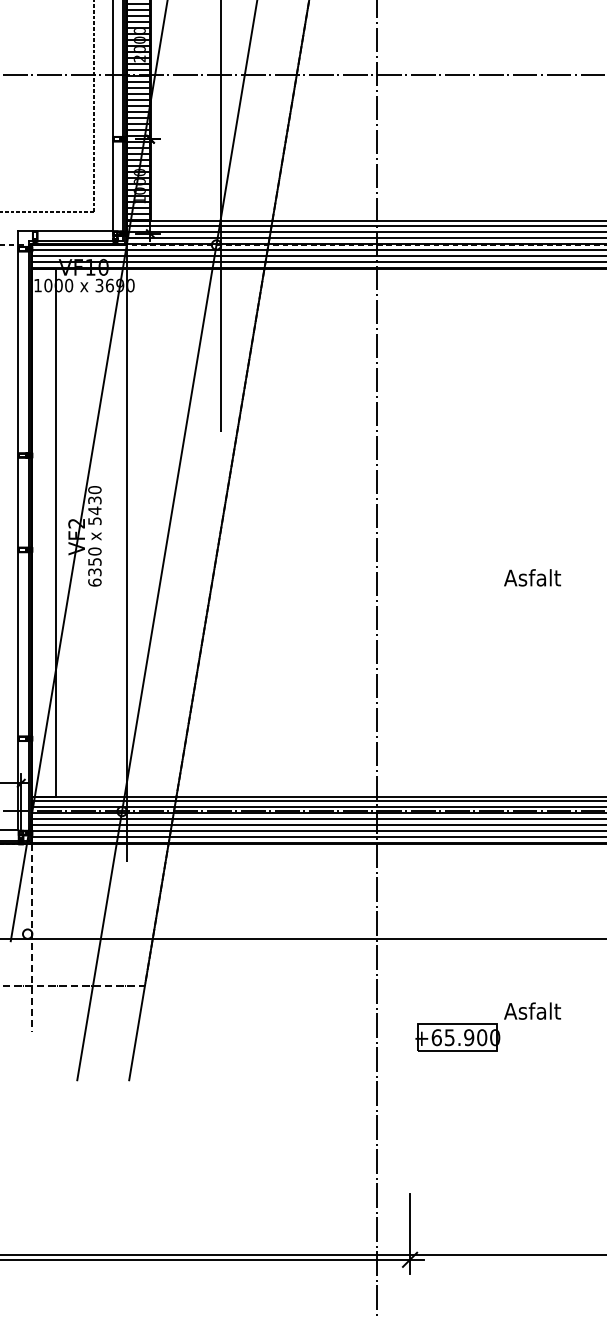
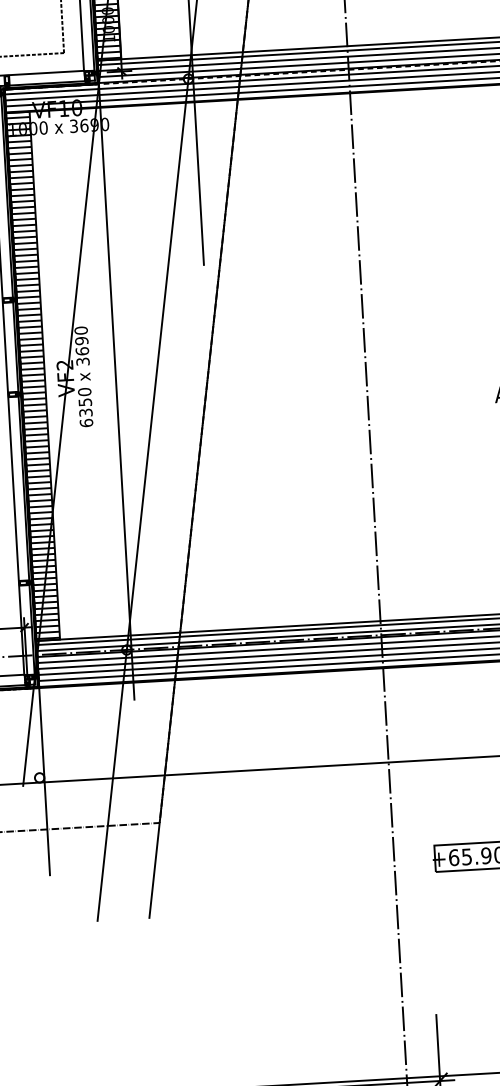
text: (94, 510) -> (81, 351), 5430 -> 3690
hatch: (44, 534) -> (33, 377), added
line: (32, 938) -> (44, 781), dashed -> solid

